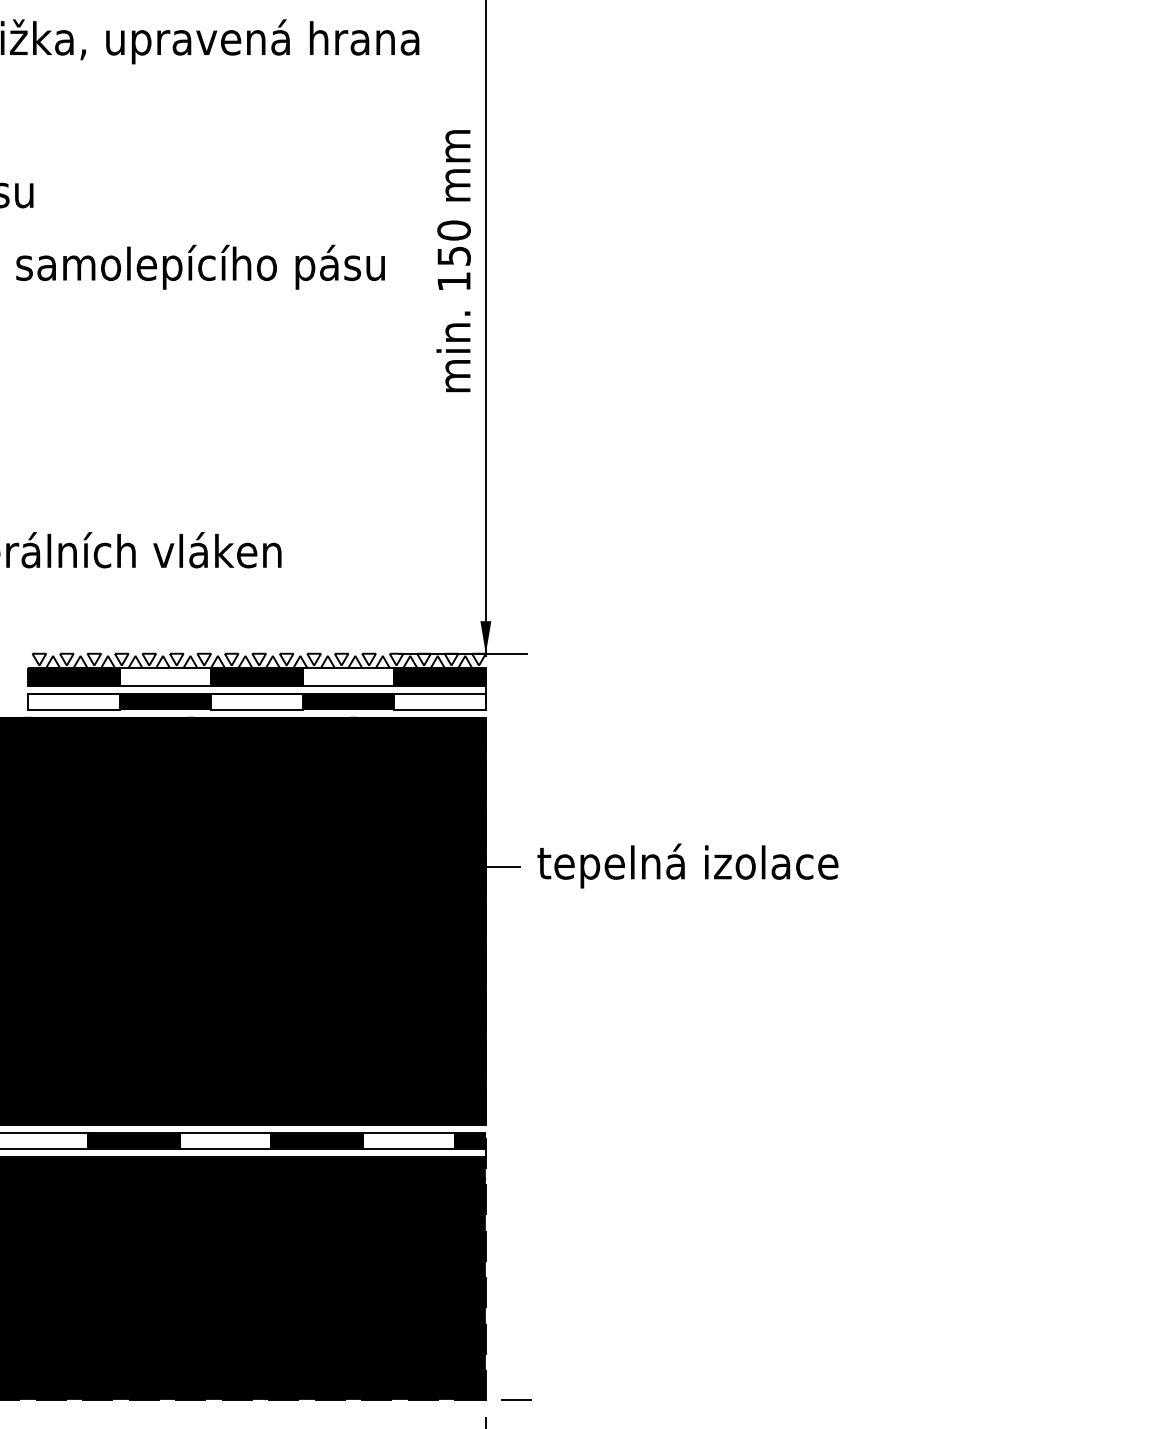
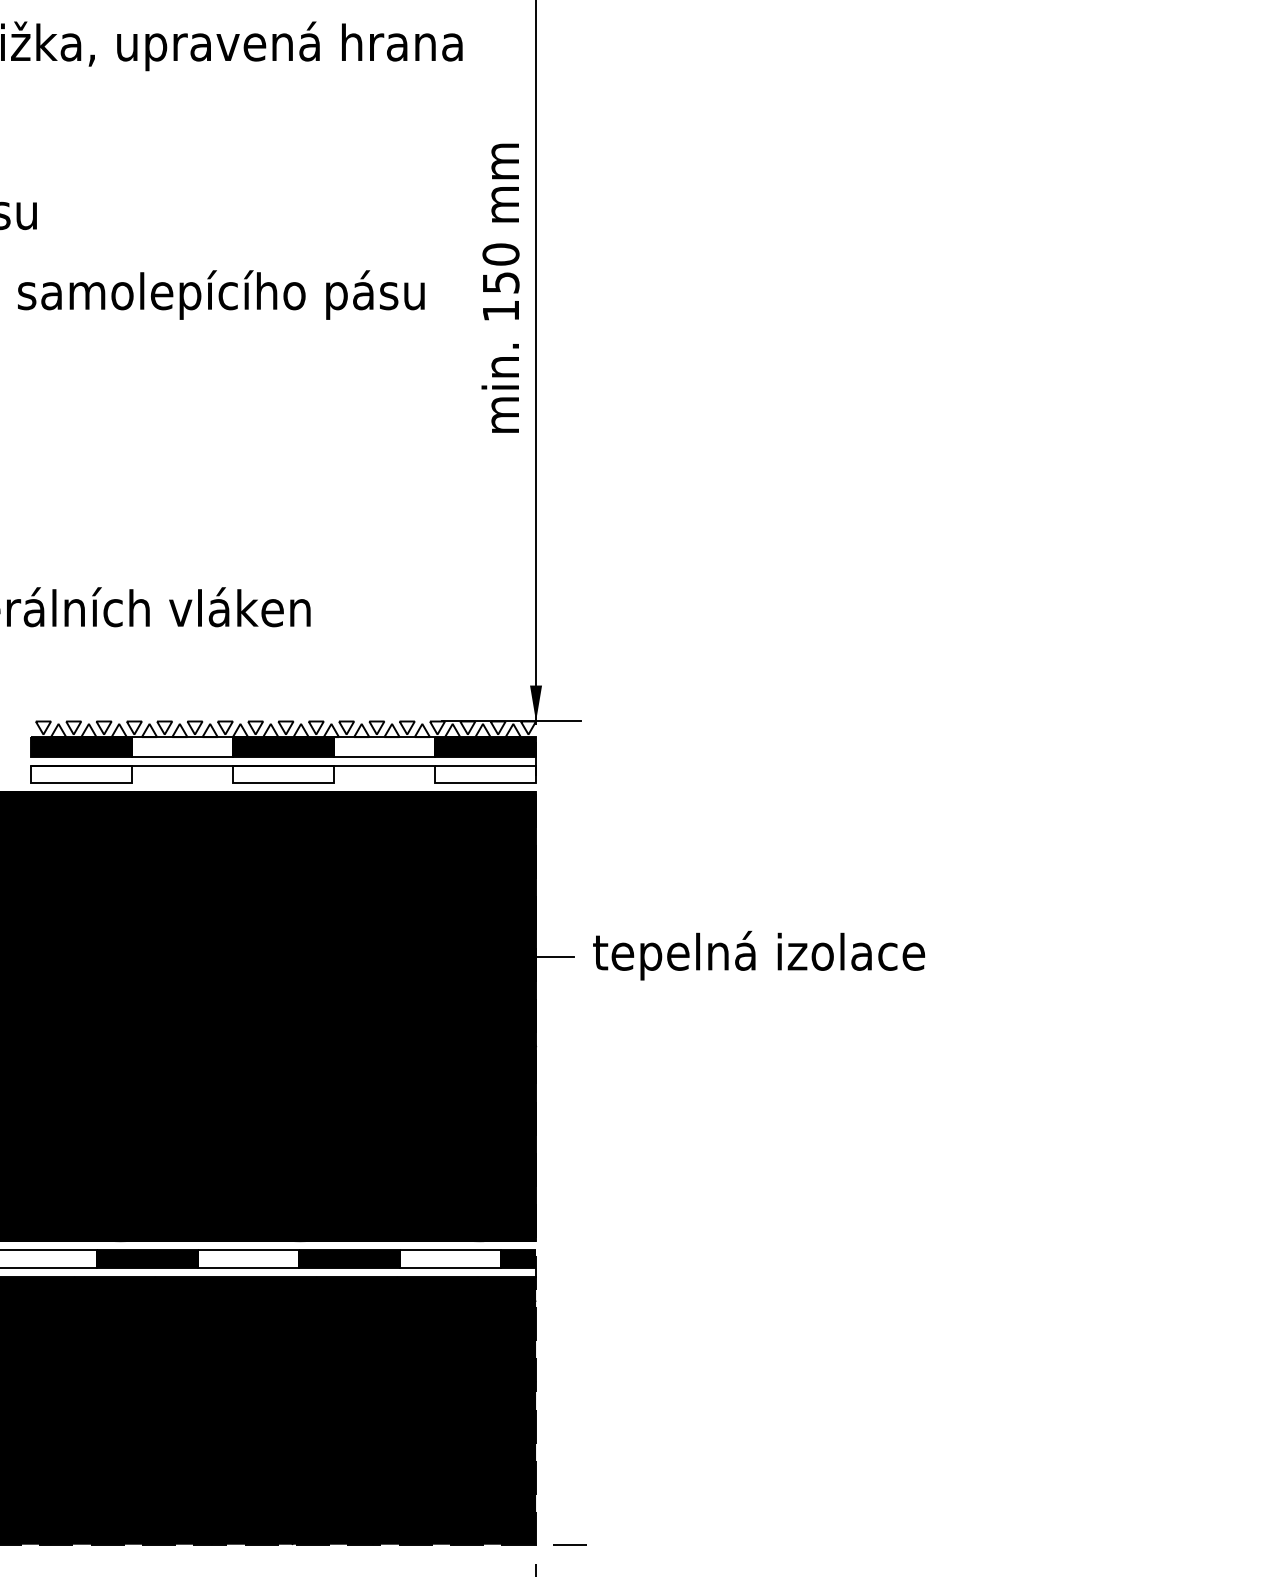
fill: (165, 701) -> (182, 774), removed
fill: (348, 701) -> (384, 774), removed

